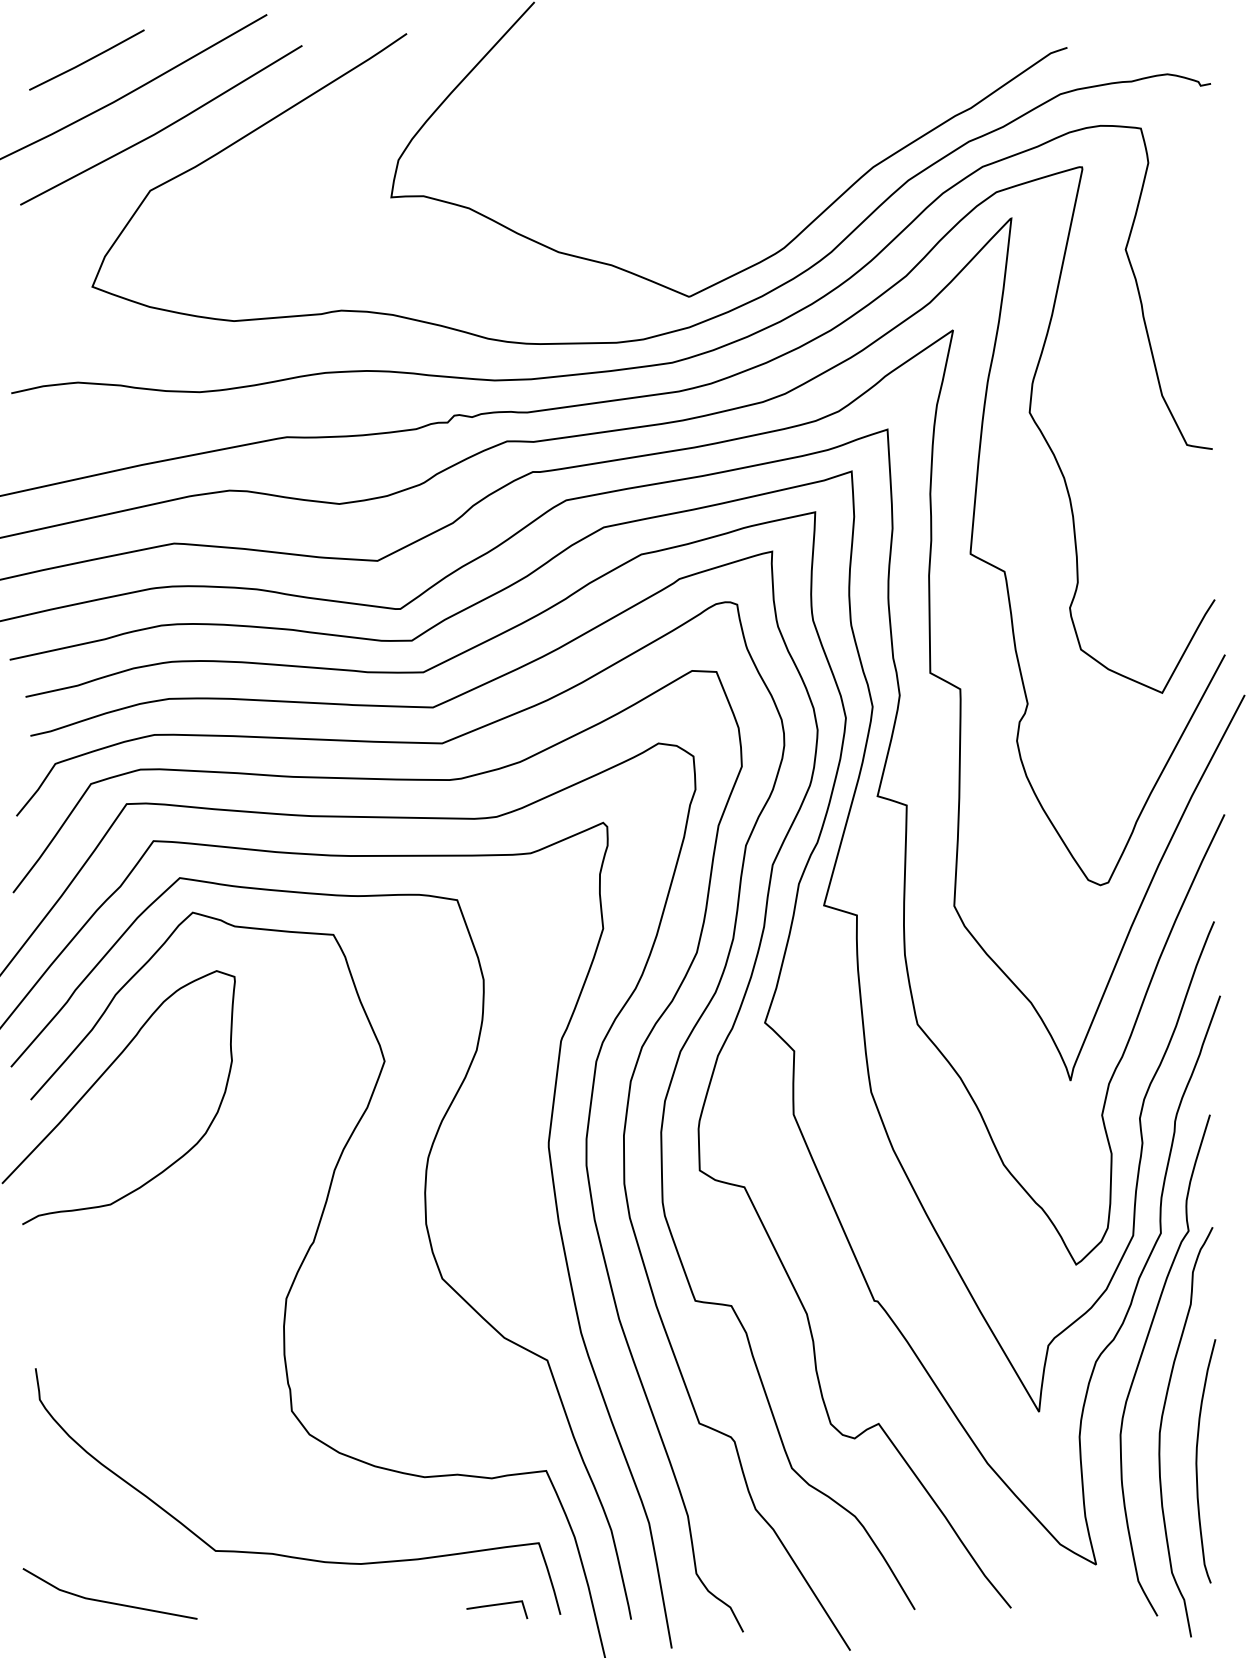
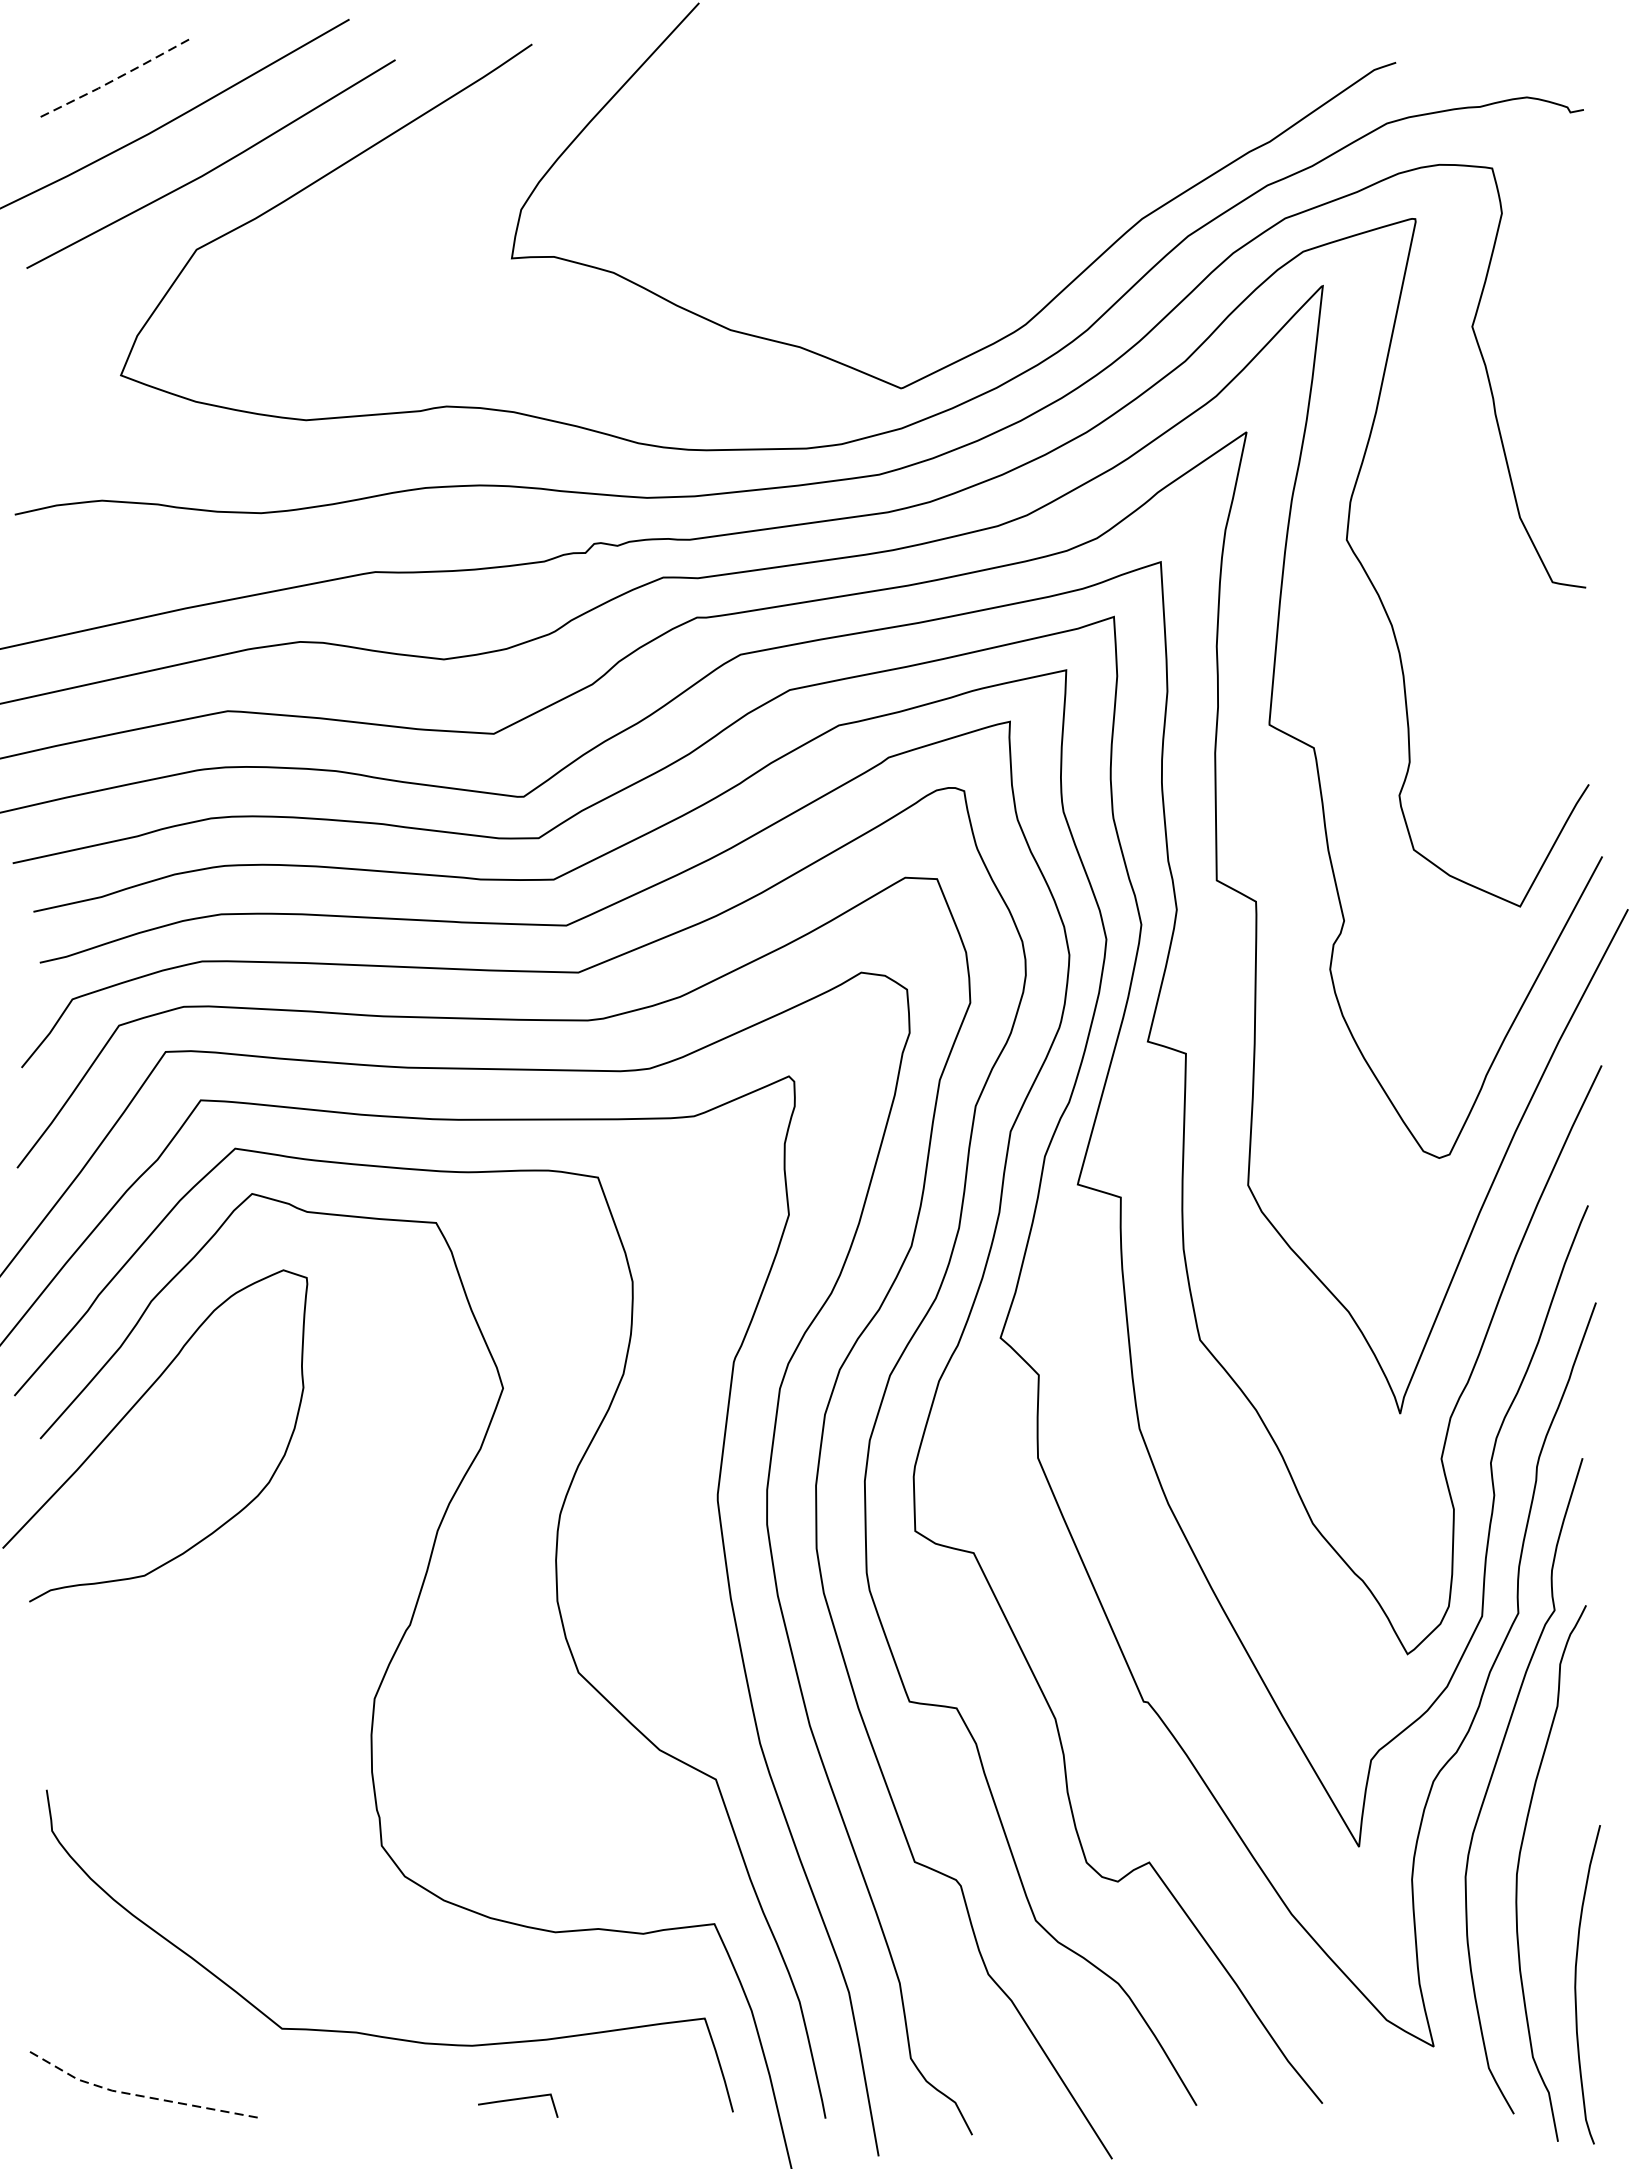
line: (87, 60) -> (114, 79), solid -> dashed
curve: (1197, 1461) -> (1576, 1984), moved
line: (106, 1602) -> (139, 2096), solid -> dashed
line: (497, 1605) -> (518, 2100), moved

